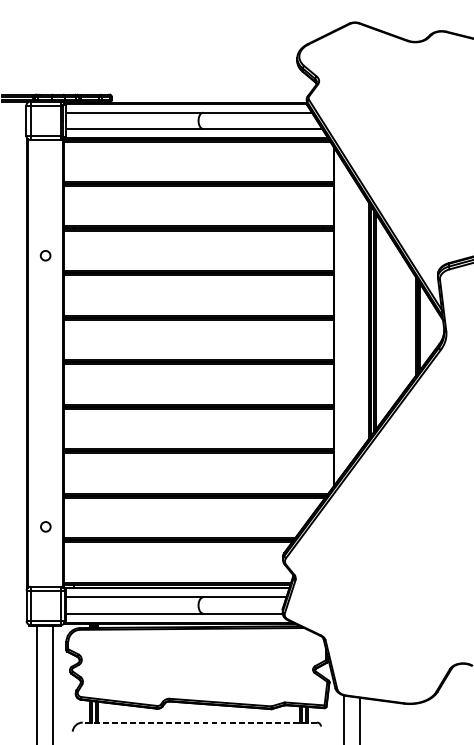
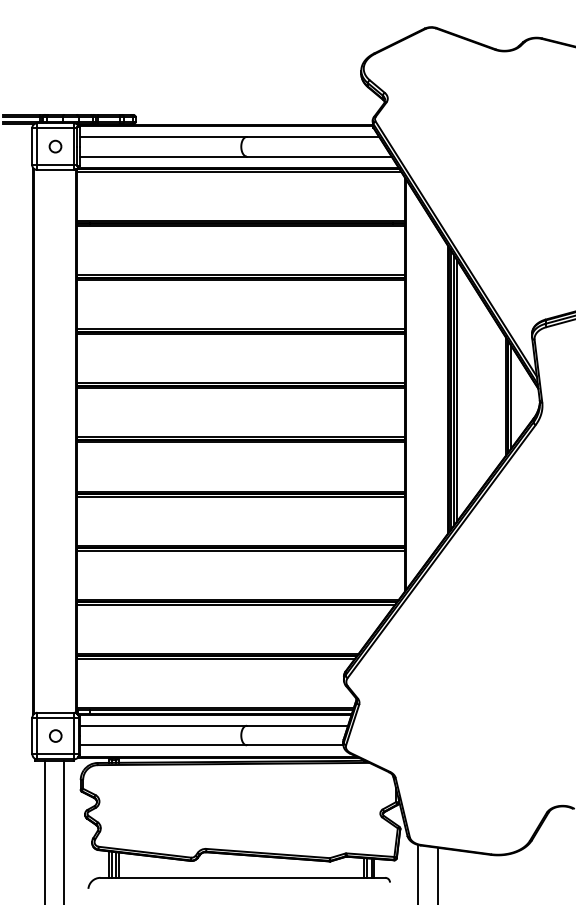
circle: (45, 255) -> (55, 146), moved
circle: (45, 526) -> (55, 735), moved
line: (199, 722) -> (242, 877), dashed -> solid

